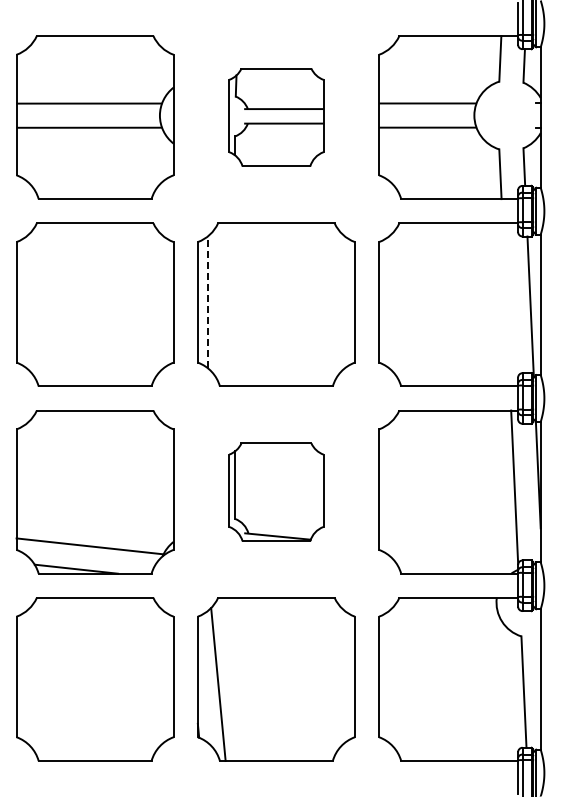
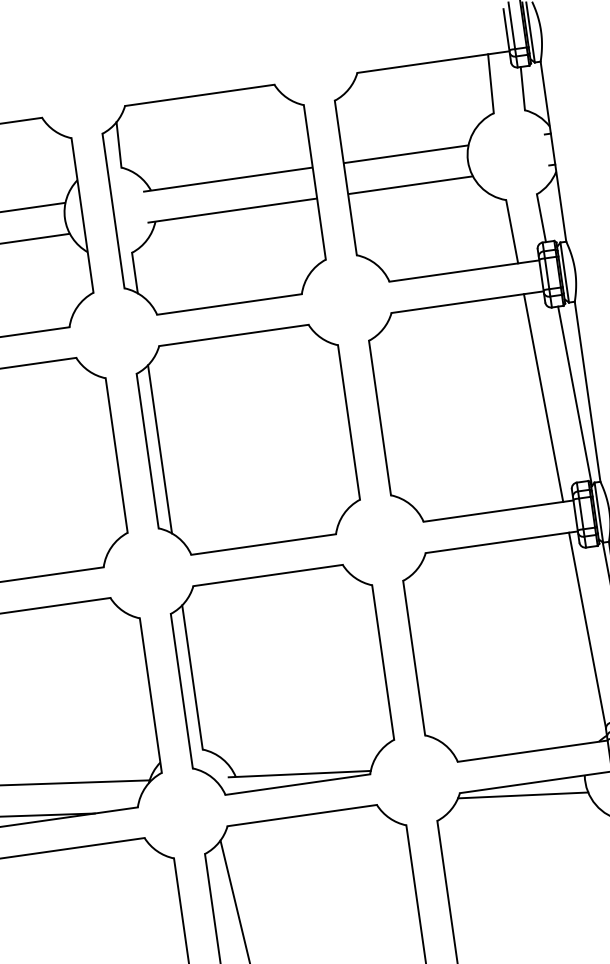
part: (276, 117) -> (214, 199), size x1.67
line: (207, 302) -> (160, 449), dashed -> solid
line: (506, 304) -> (543, 397), added
part: (276, 492) -> (283, 680), size x1.67
line: (447, 606) -> (523, 795), added

